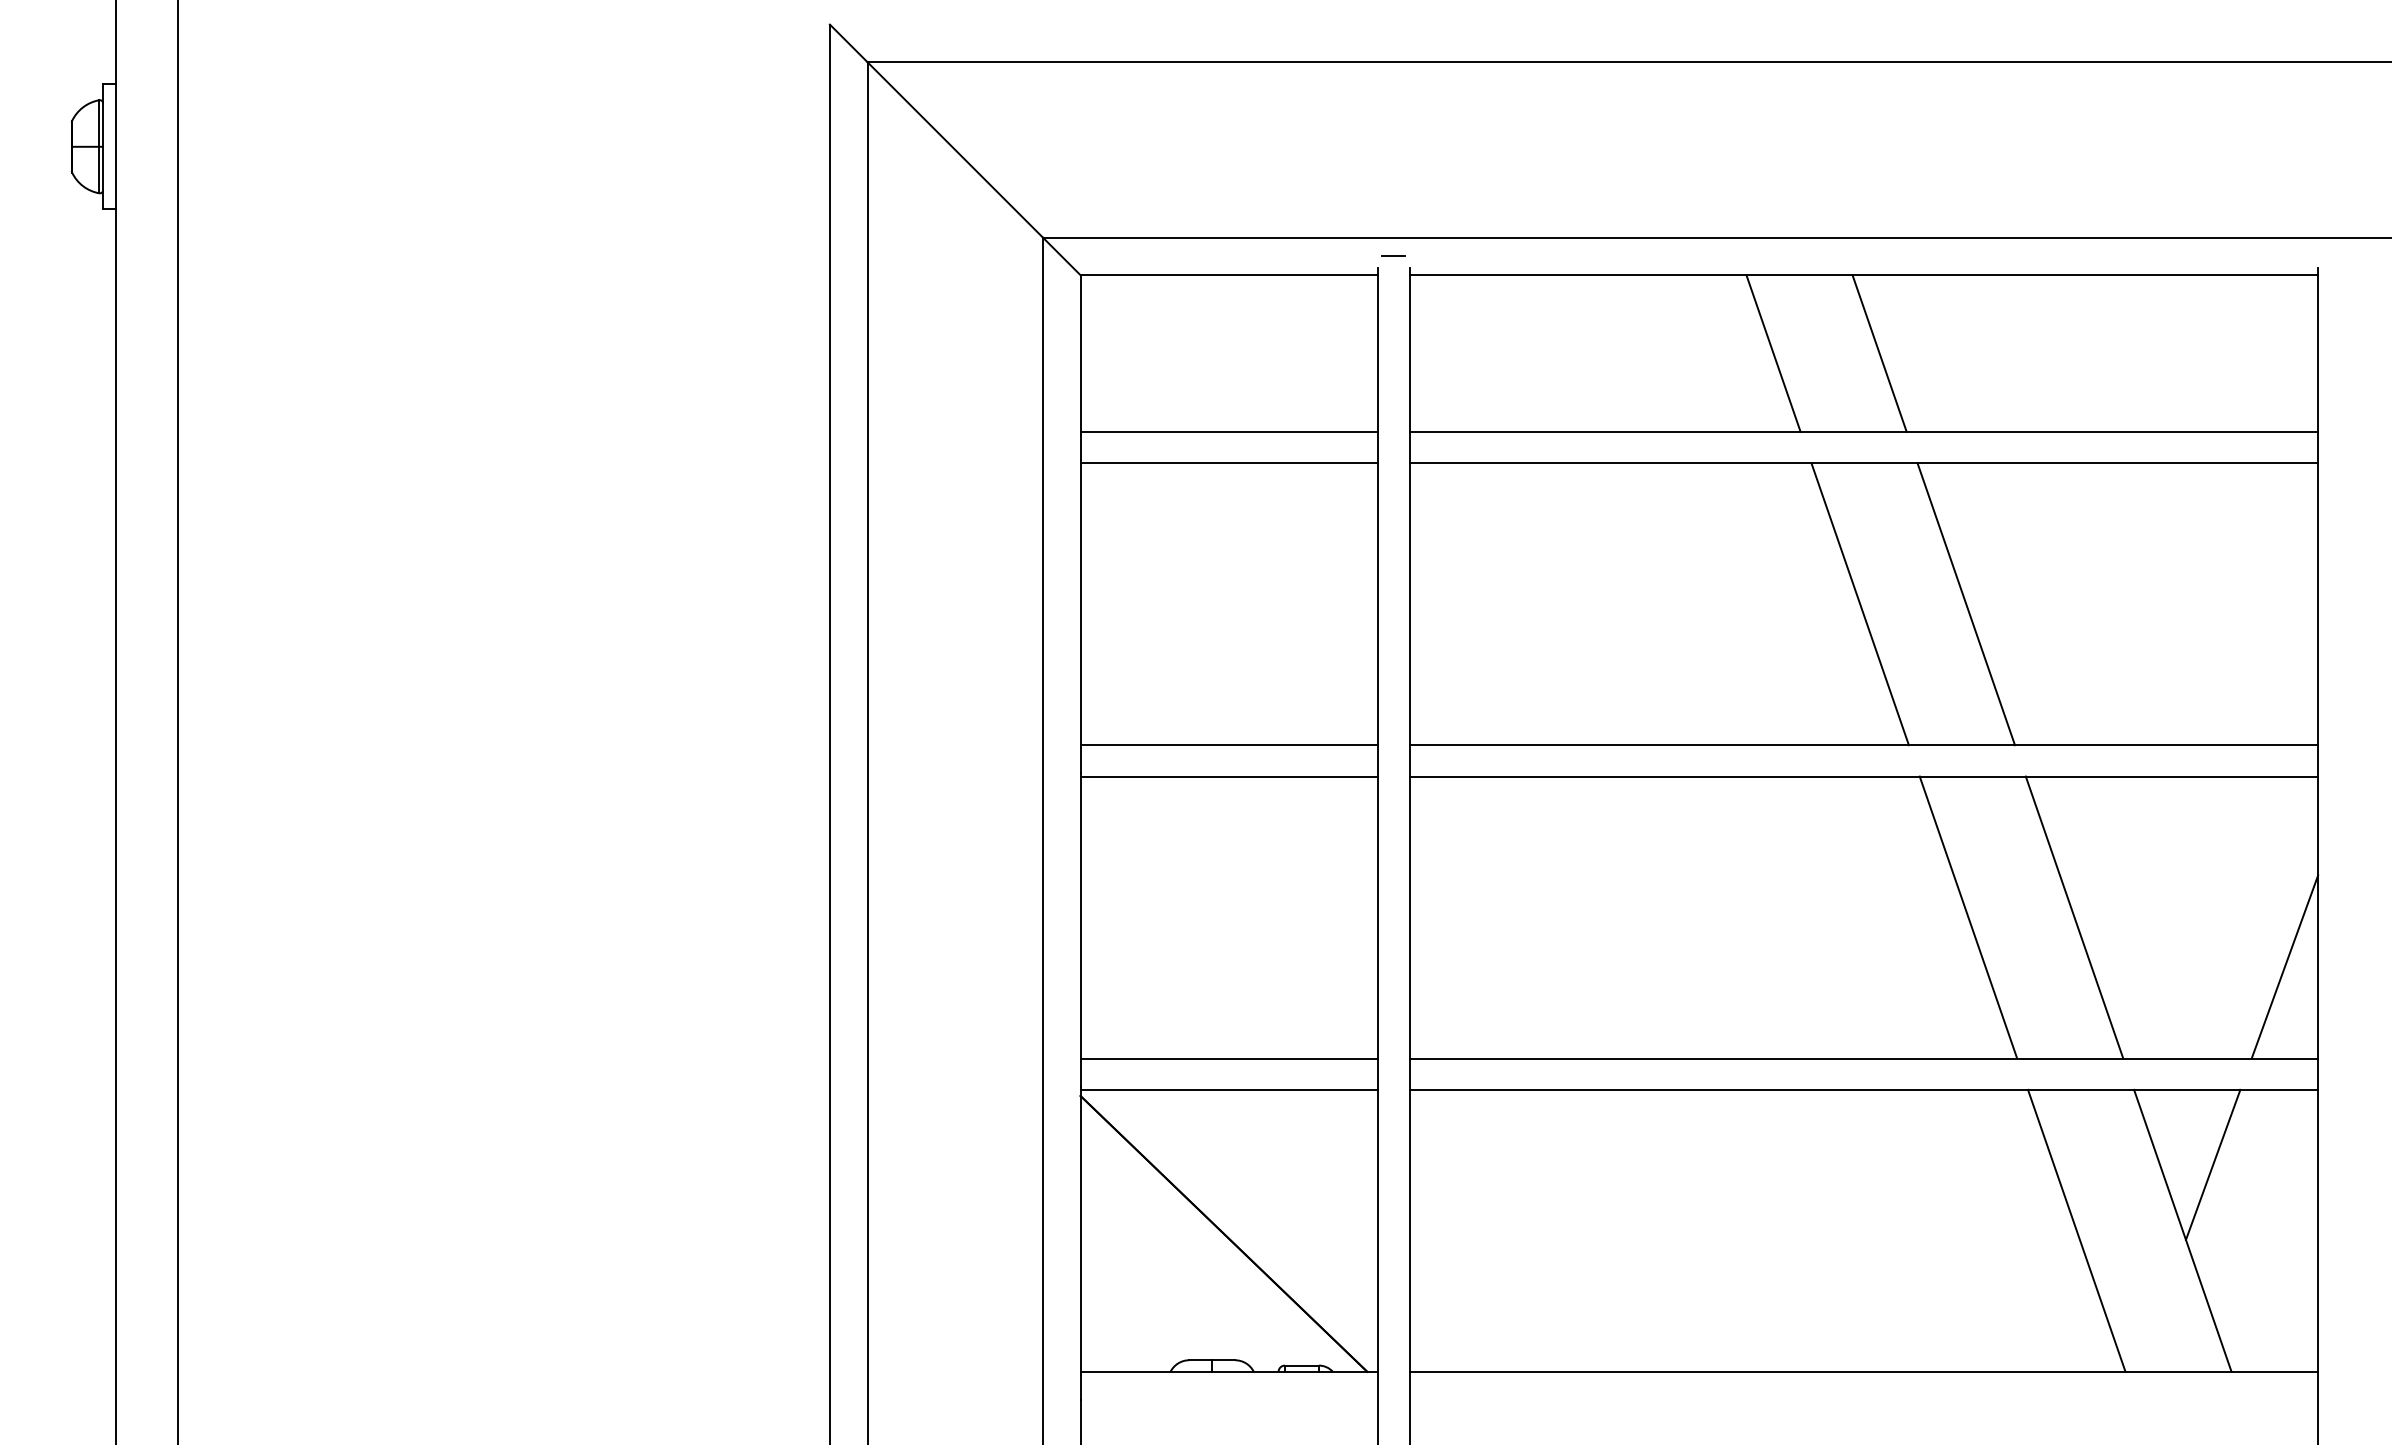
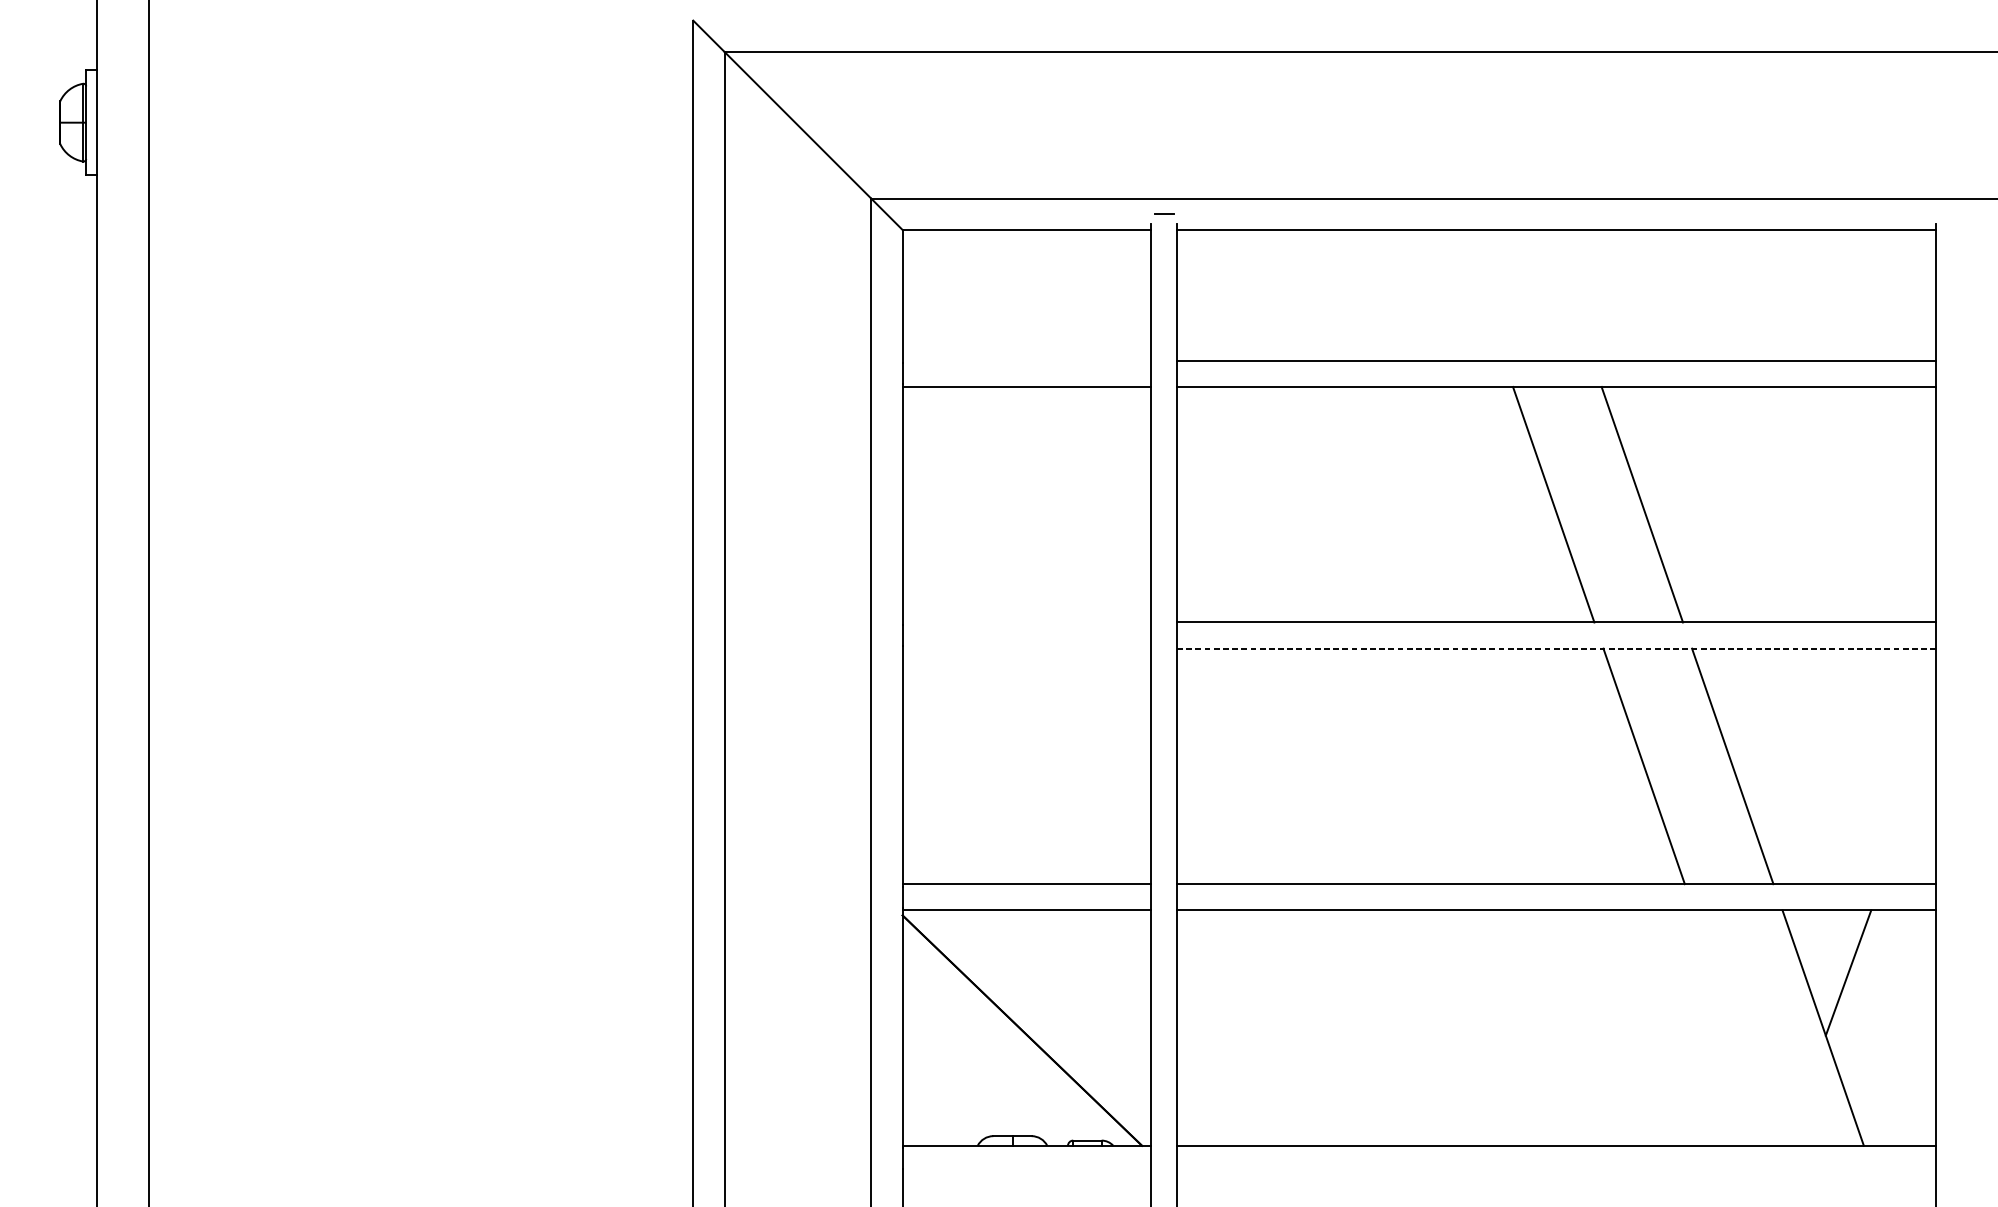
line: (1773, 353) -> (1481, 295), removed
line: (1879, 353) -> (1569, 295), removed
line: (1229, 431) -> (1026, 360), removed
line: (1229, 745) -> (1026, 622), removed
line: (1229, 776) -> (1026, 648), removed
line: (1863, 776) -> (1556, 648), solid -> dashed
line: (2284, 966) -> (1908, 807), removed
line: (2076, 1230) -> (1734, 1027), removed

